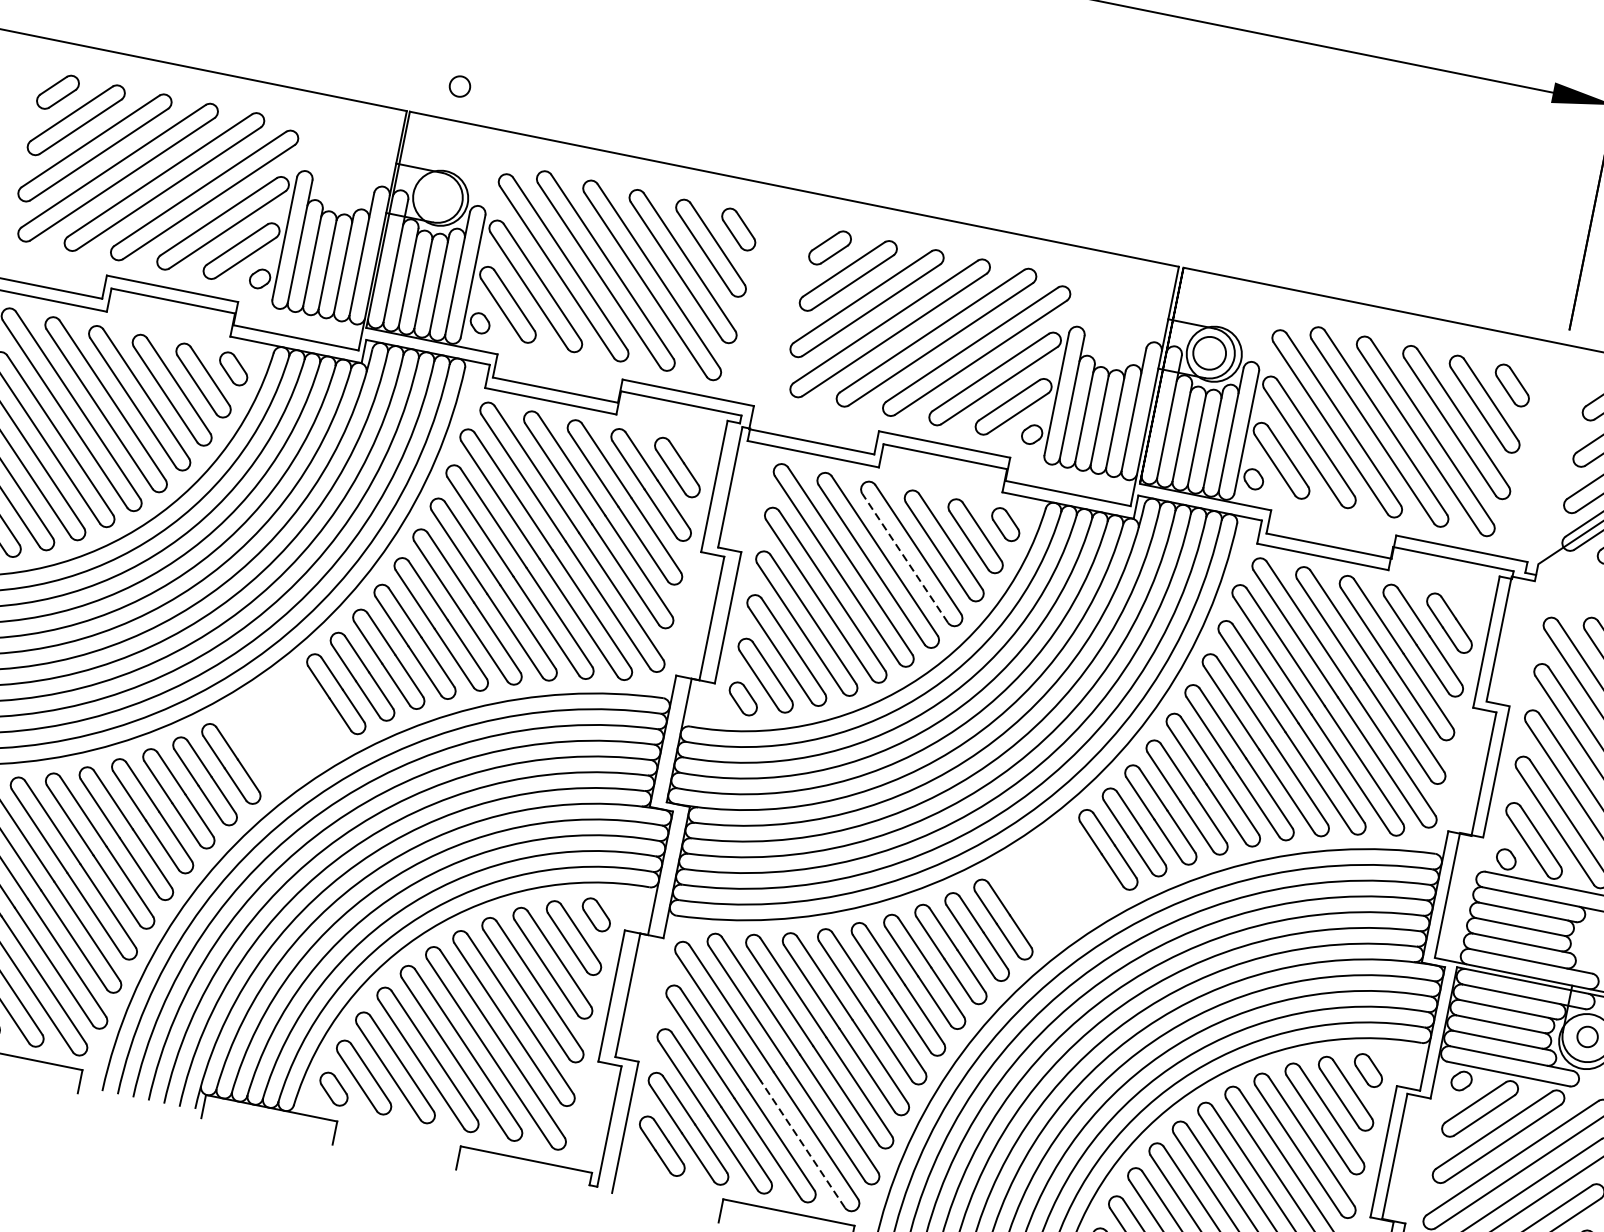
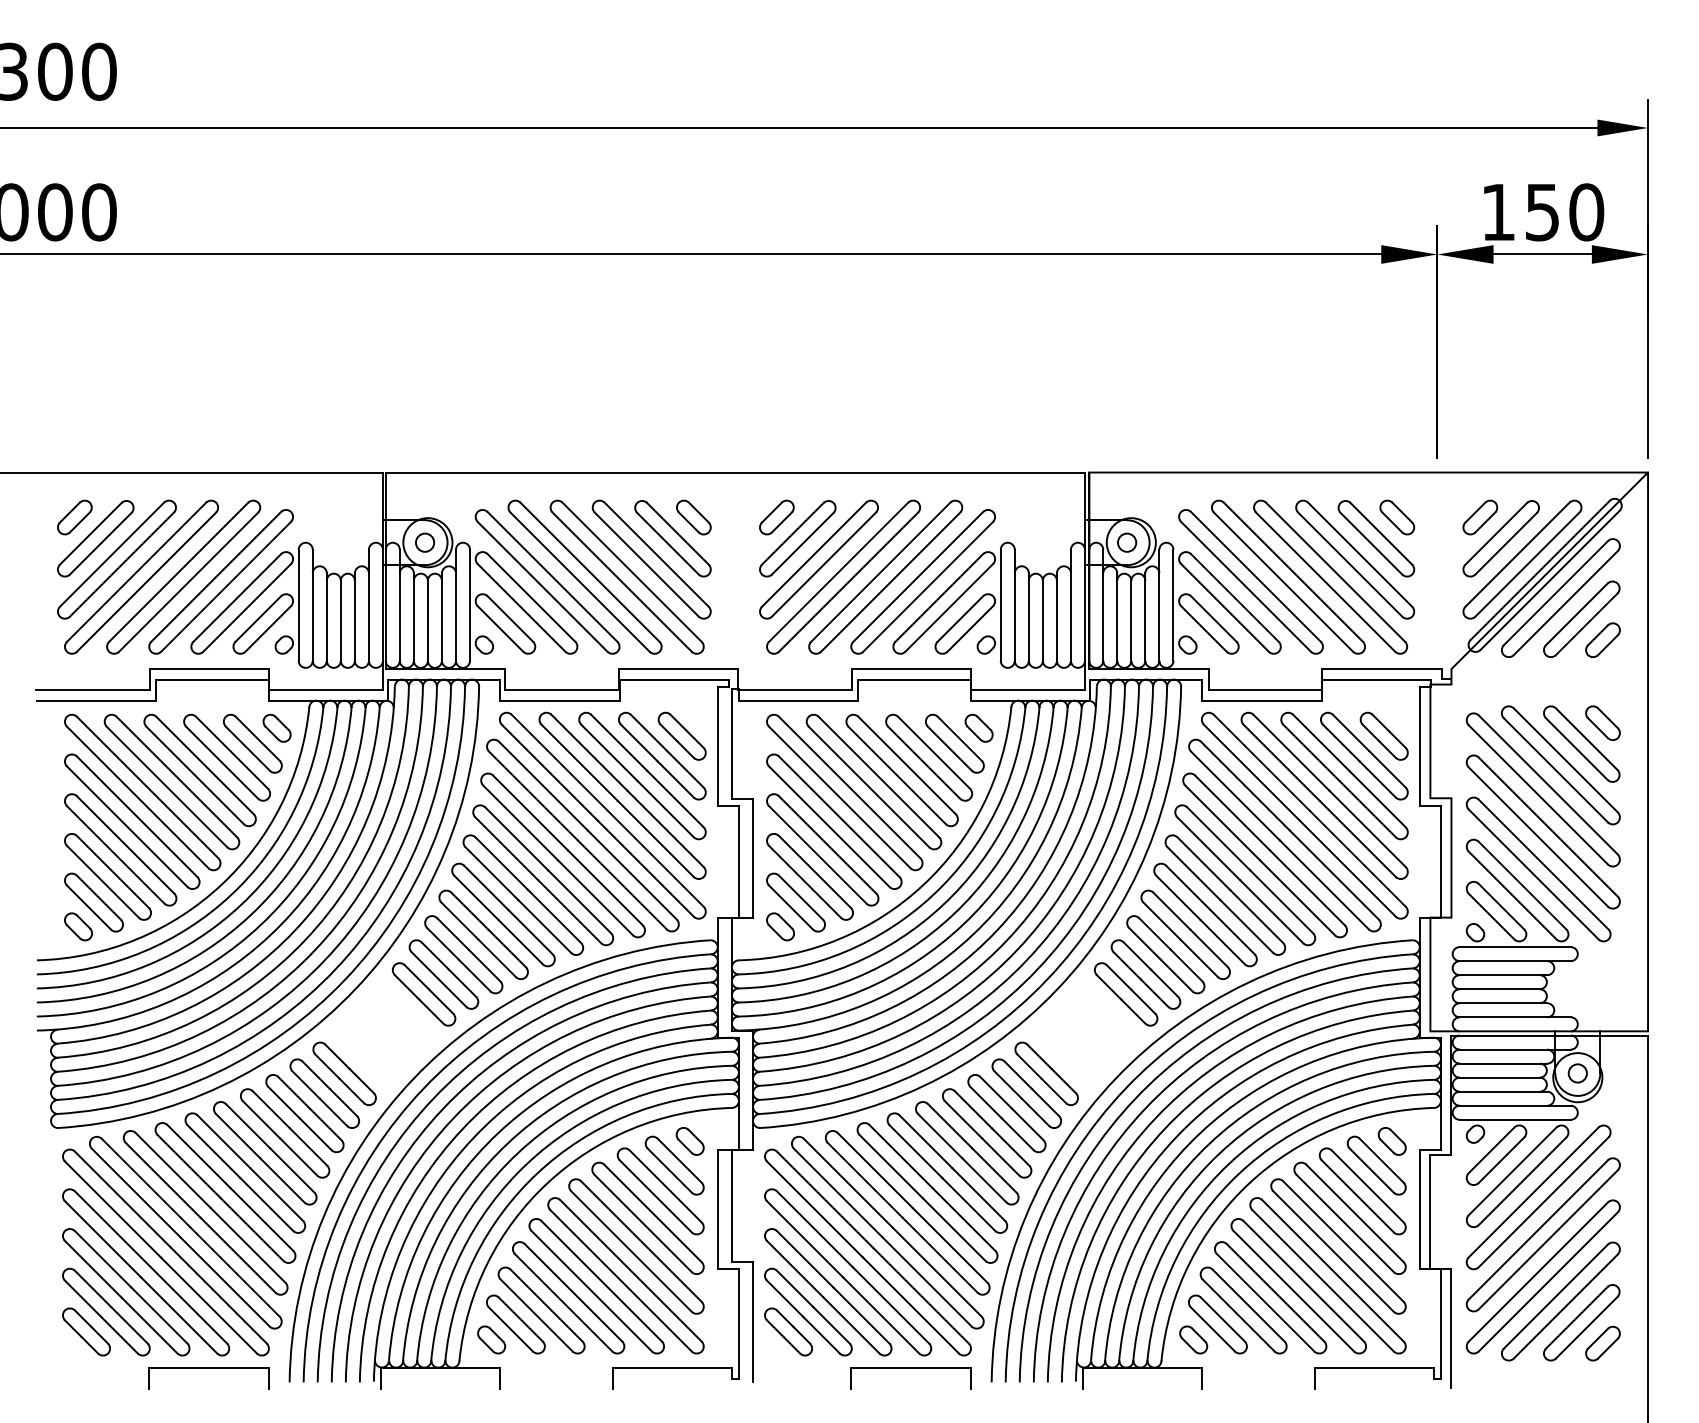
circle: (460, 86) -> (425, 542), moved
circle: (1210, 353) -> (1127, 542), size x0.62
line: (905, 558) -> (897, 775), dashed -> solid
line: (803, 1144) -> (911, 1305), dashed -> solid

